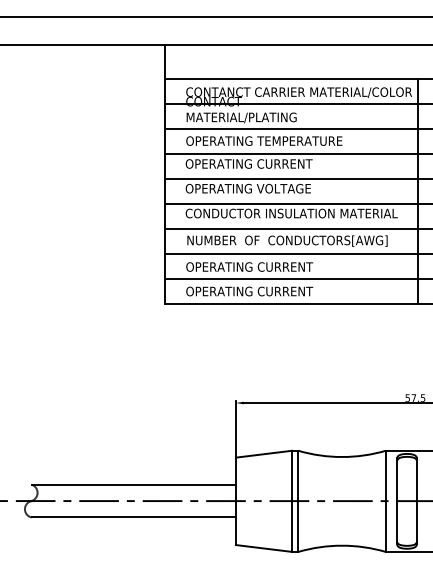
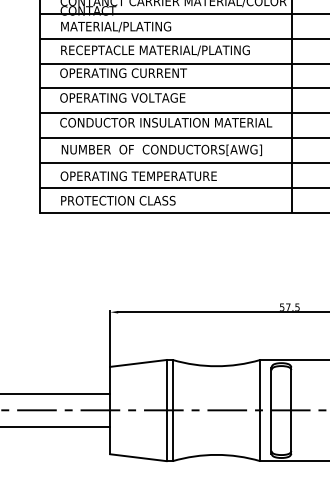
text: (280, 141) -> (154, 50), OPERATING TEMPERATURE -> RECEPTACLE MATERIAL/PLATING
text: (299, 266) -> (173, 175), OPERATING CURRENT -> OPERATING TEMPERATURE
text: (249, 291) -> (123, 200), OPERATING CURRENT -> PROTECTION CLASS

